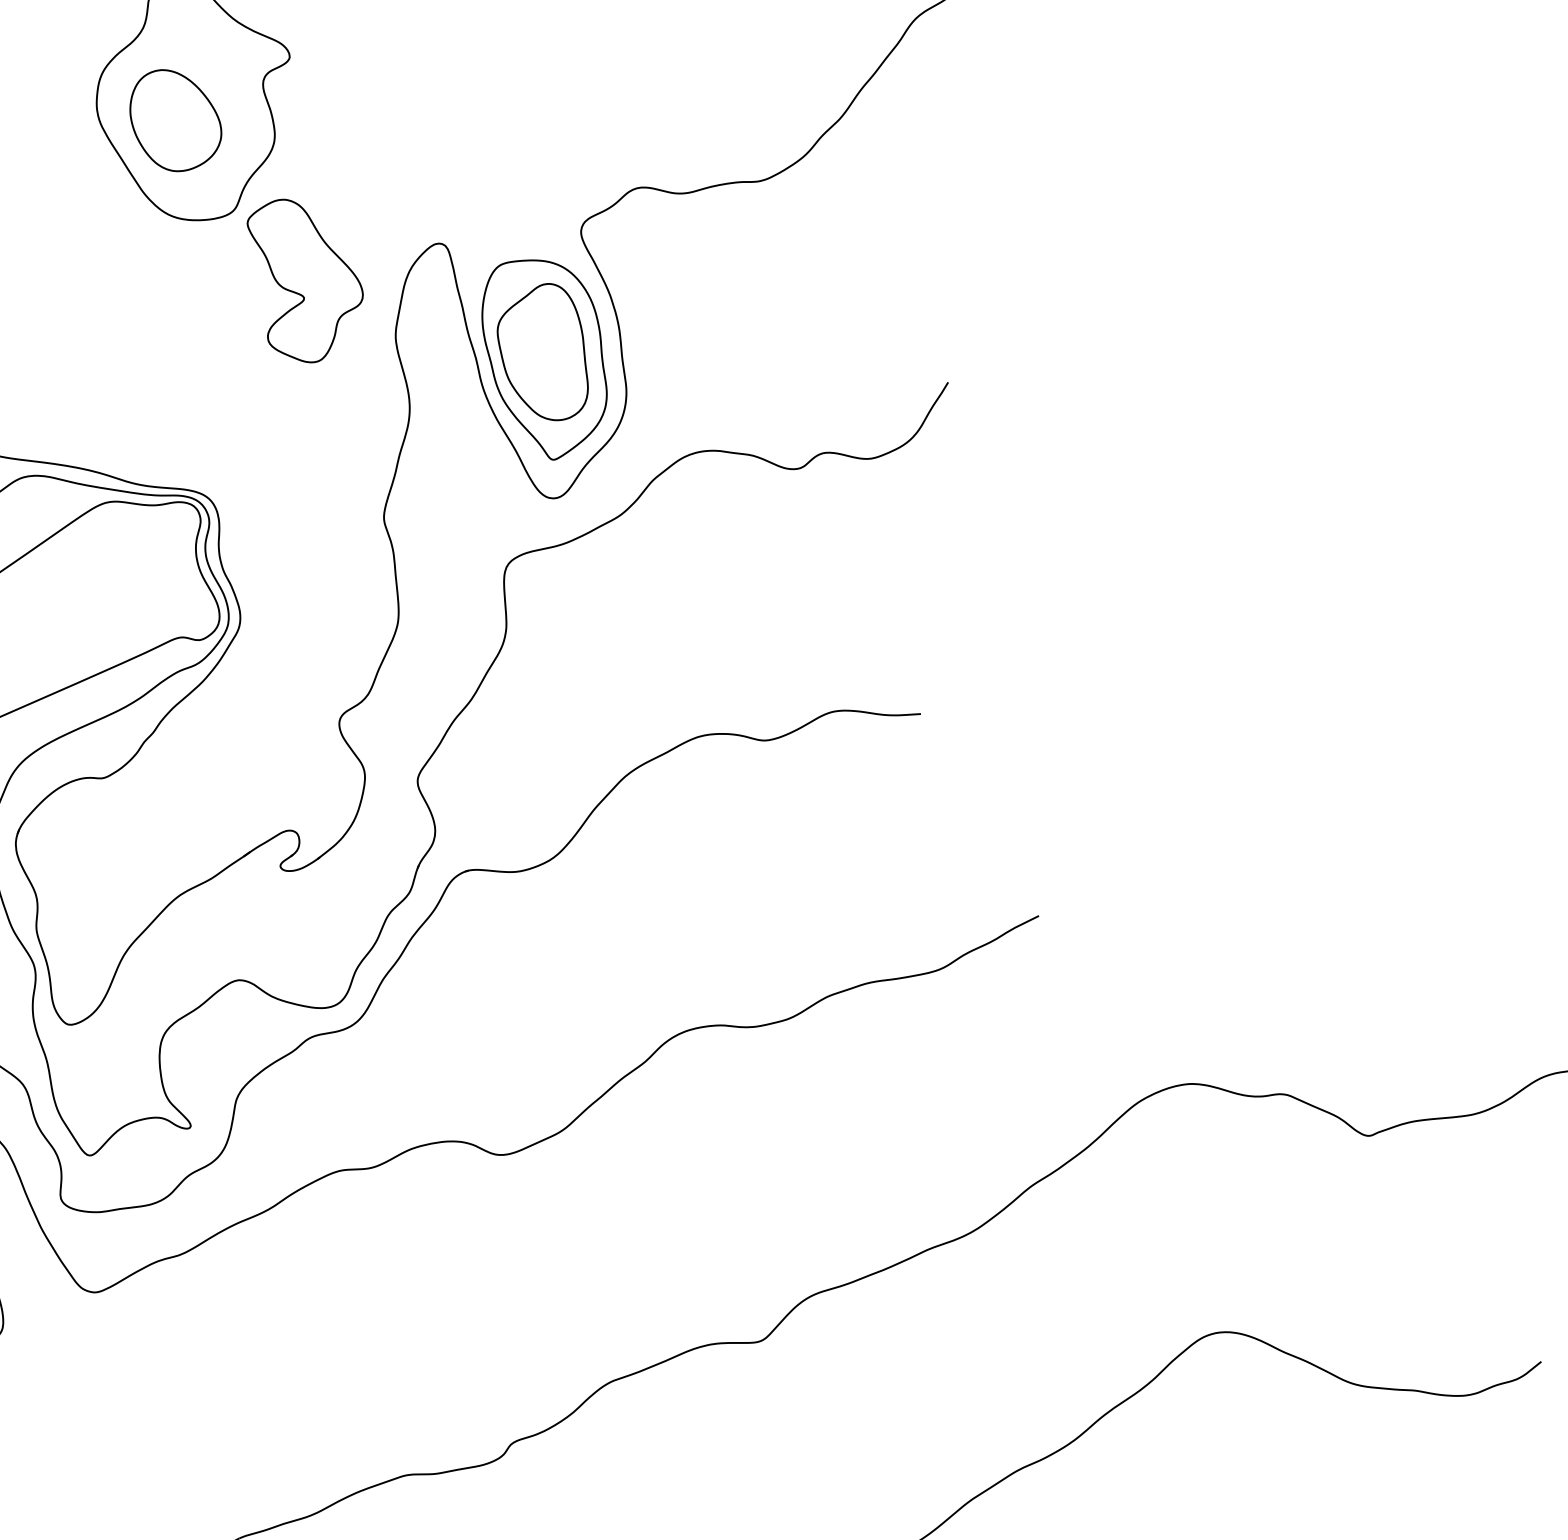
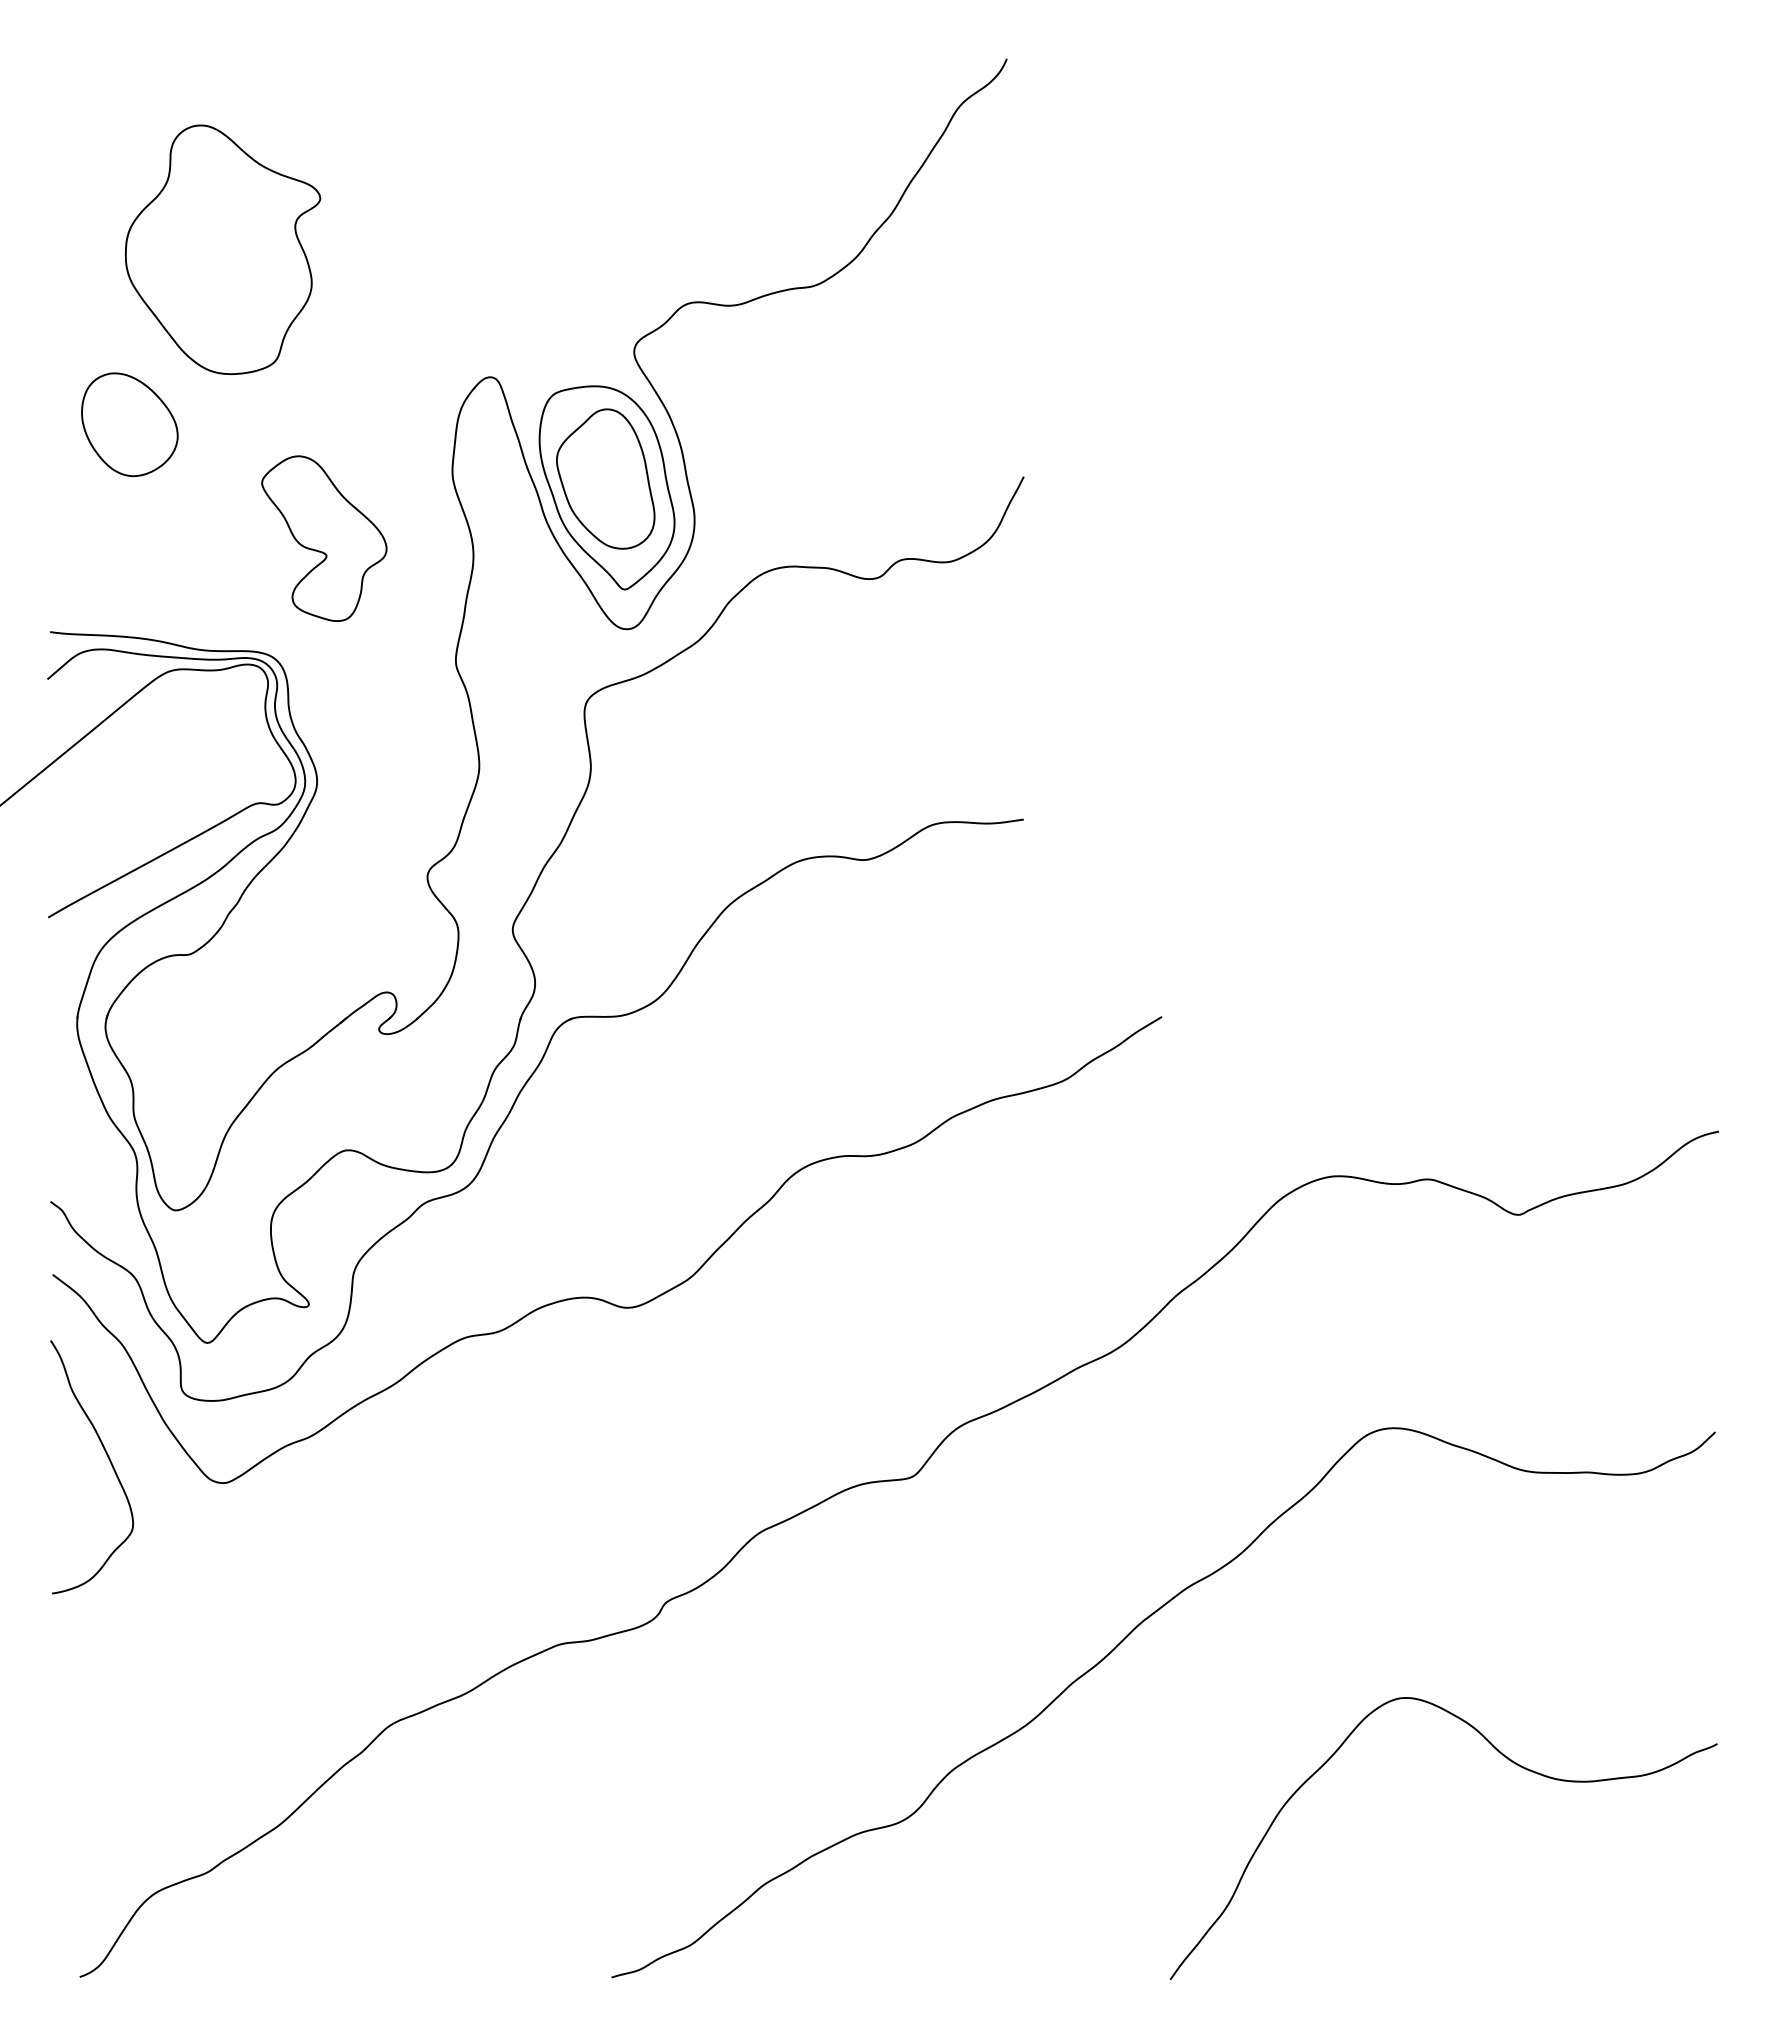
part: (175, 120) -> (129, 424), moved
part: (303, 281) -> (324, 538), moved

